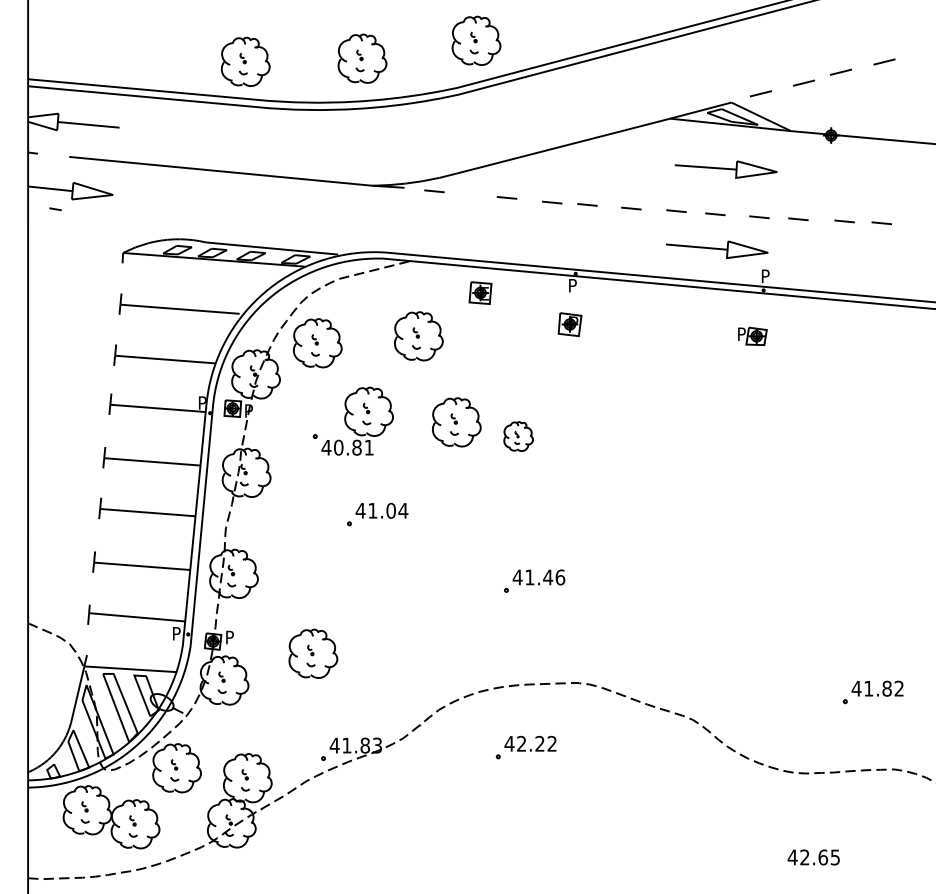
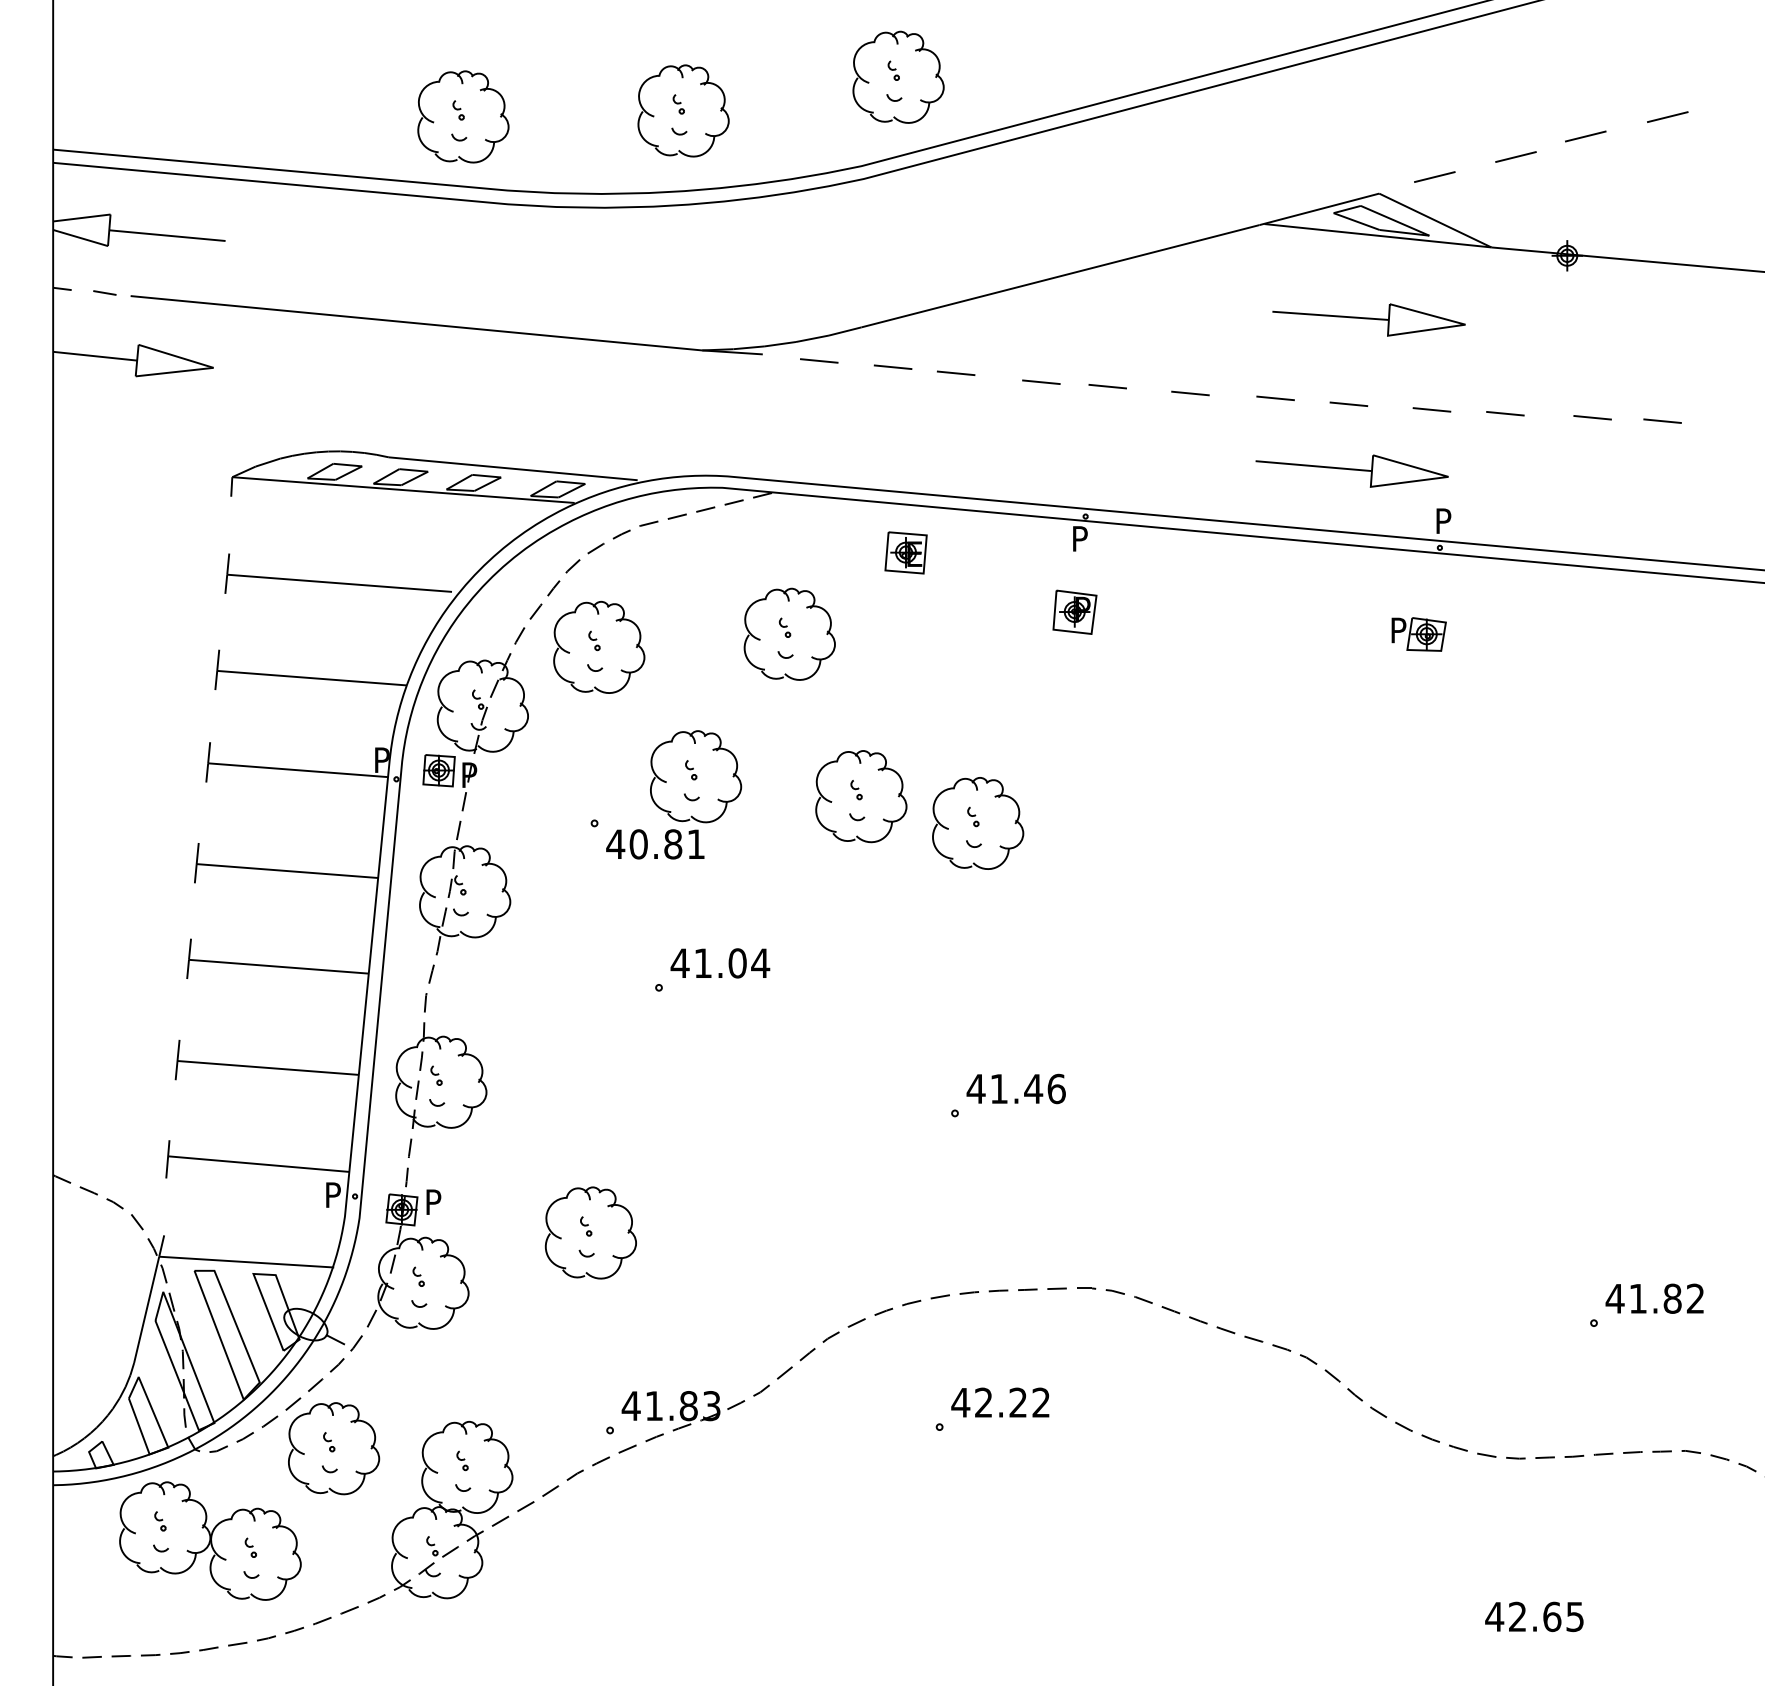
line: (473, 194) -> (892, 366), added
line: (55, 209) -> (104, 293), moved
part: (518, 436) -> (977, 823), size x1.67

